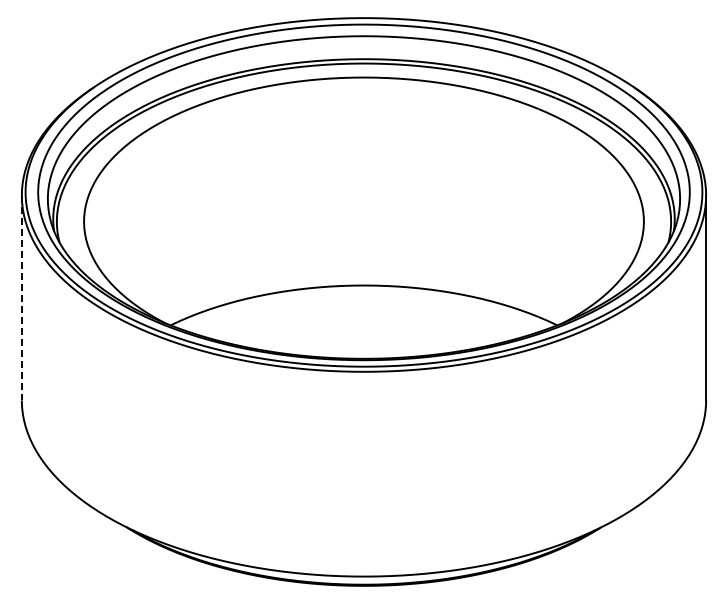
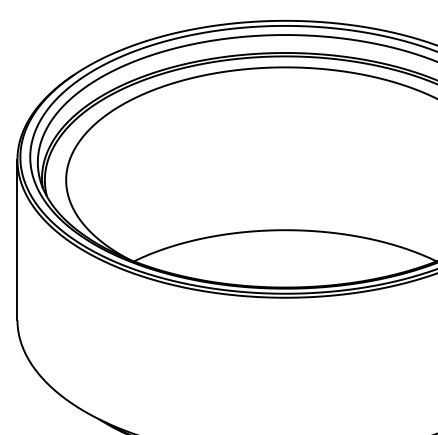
line: (21, 298) -> (17, 240), dashed -> solid

